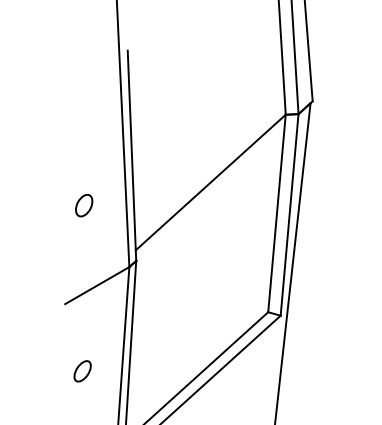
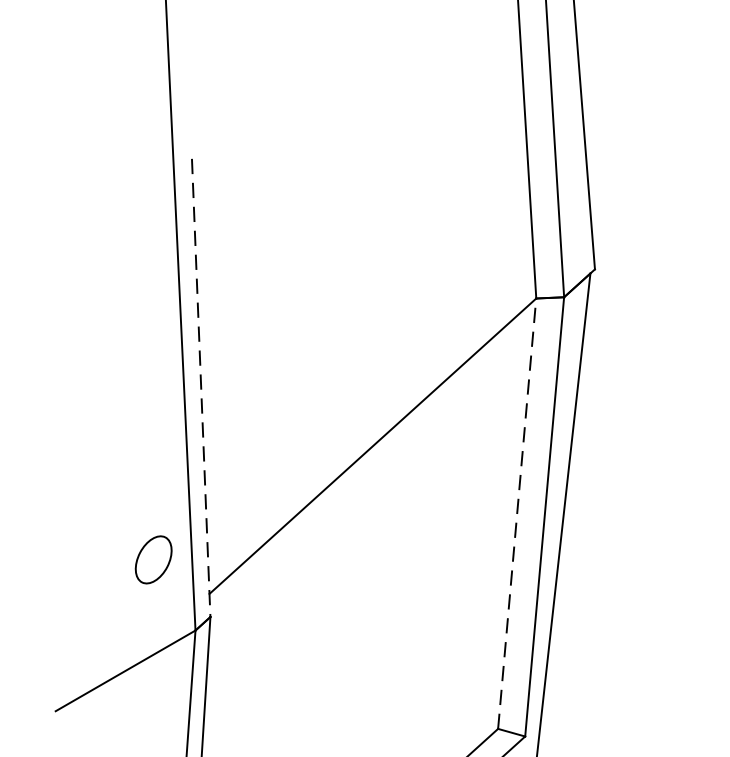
line: (132, 156) -> (202, 389), solid -> dashed
part: (84, 205) -> (154, 559), moved
line: (277, 212) -> (518, 511), solid -> dashed

